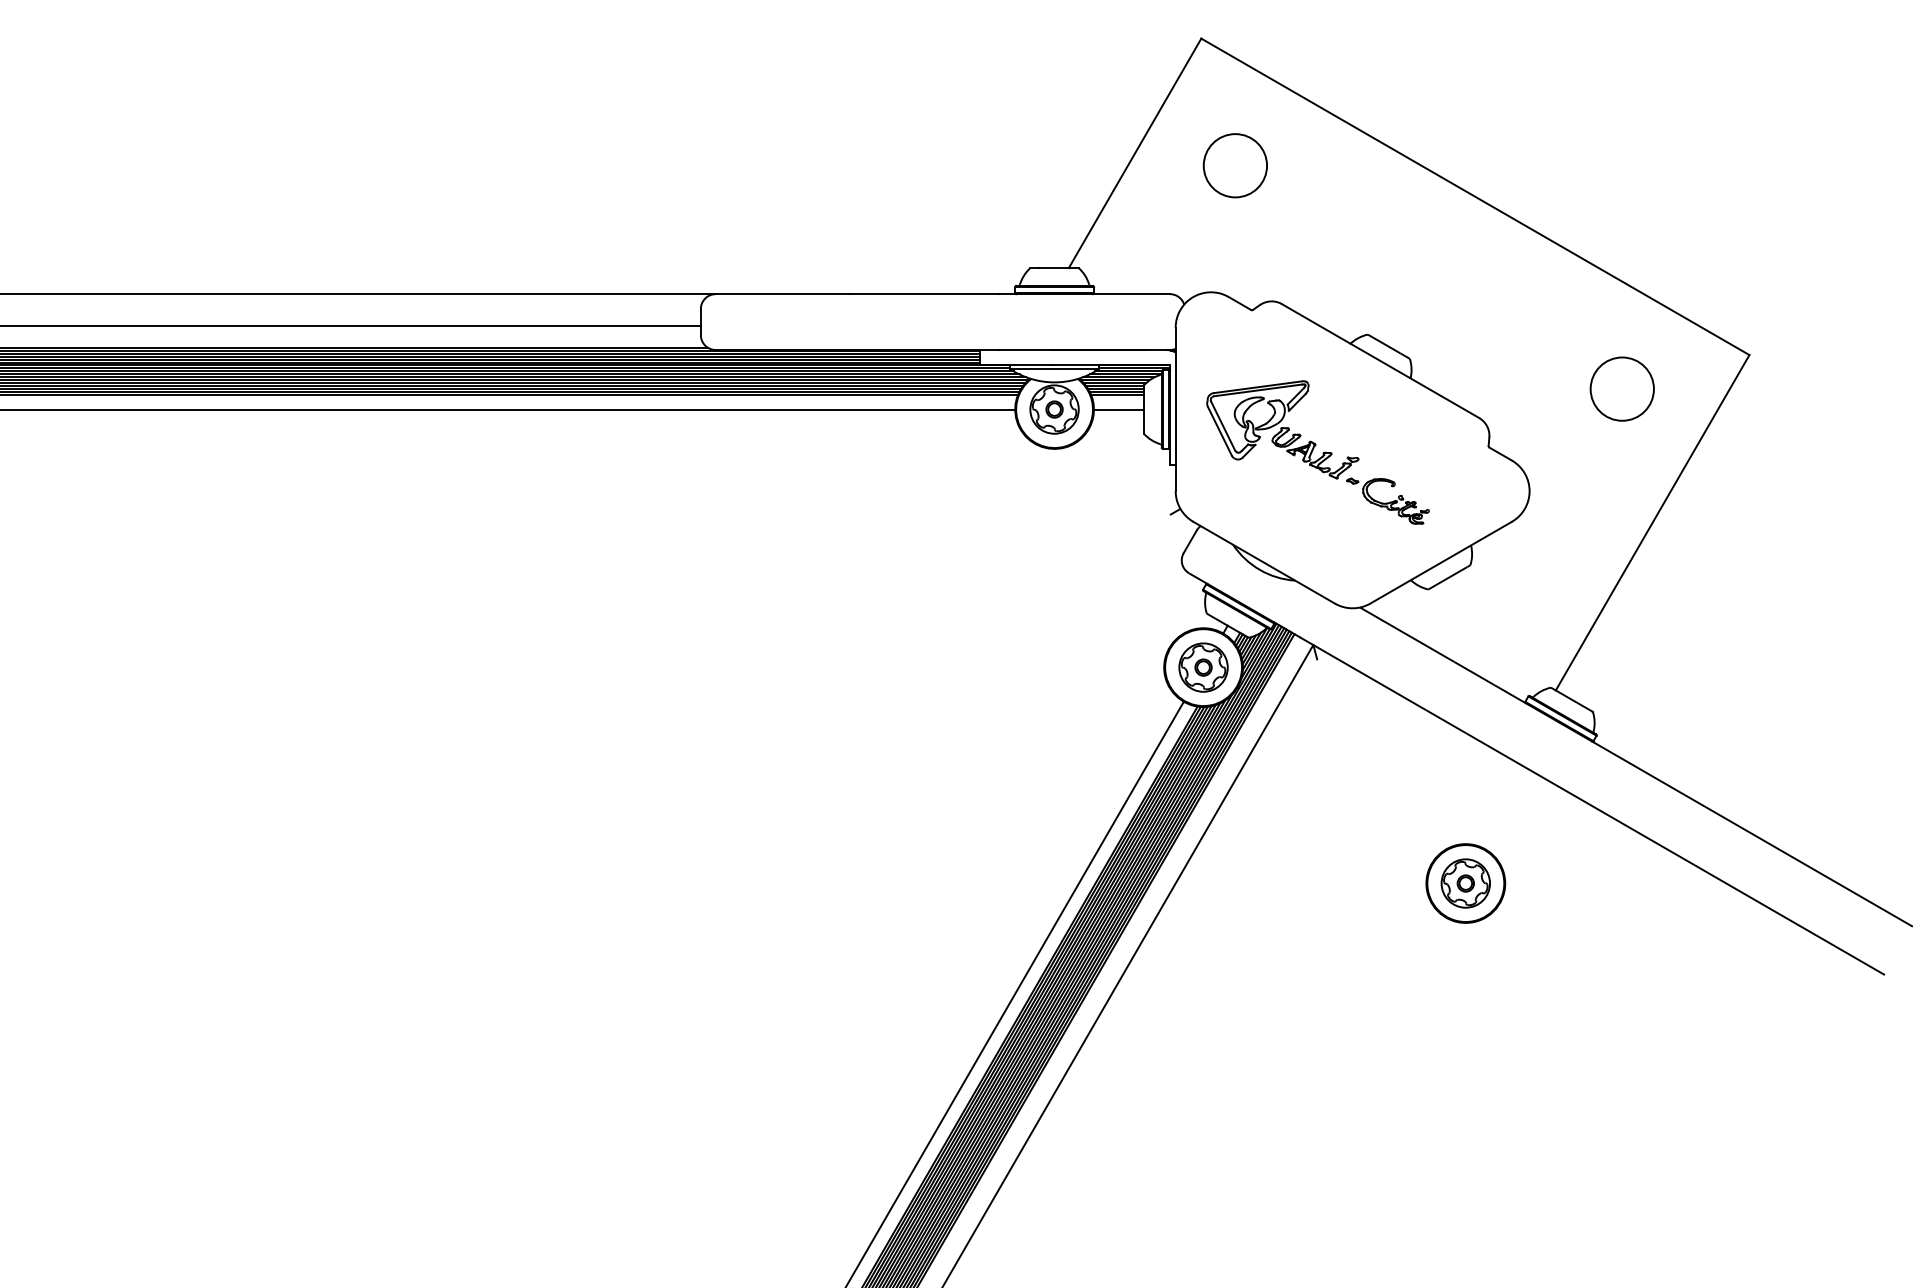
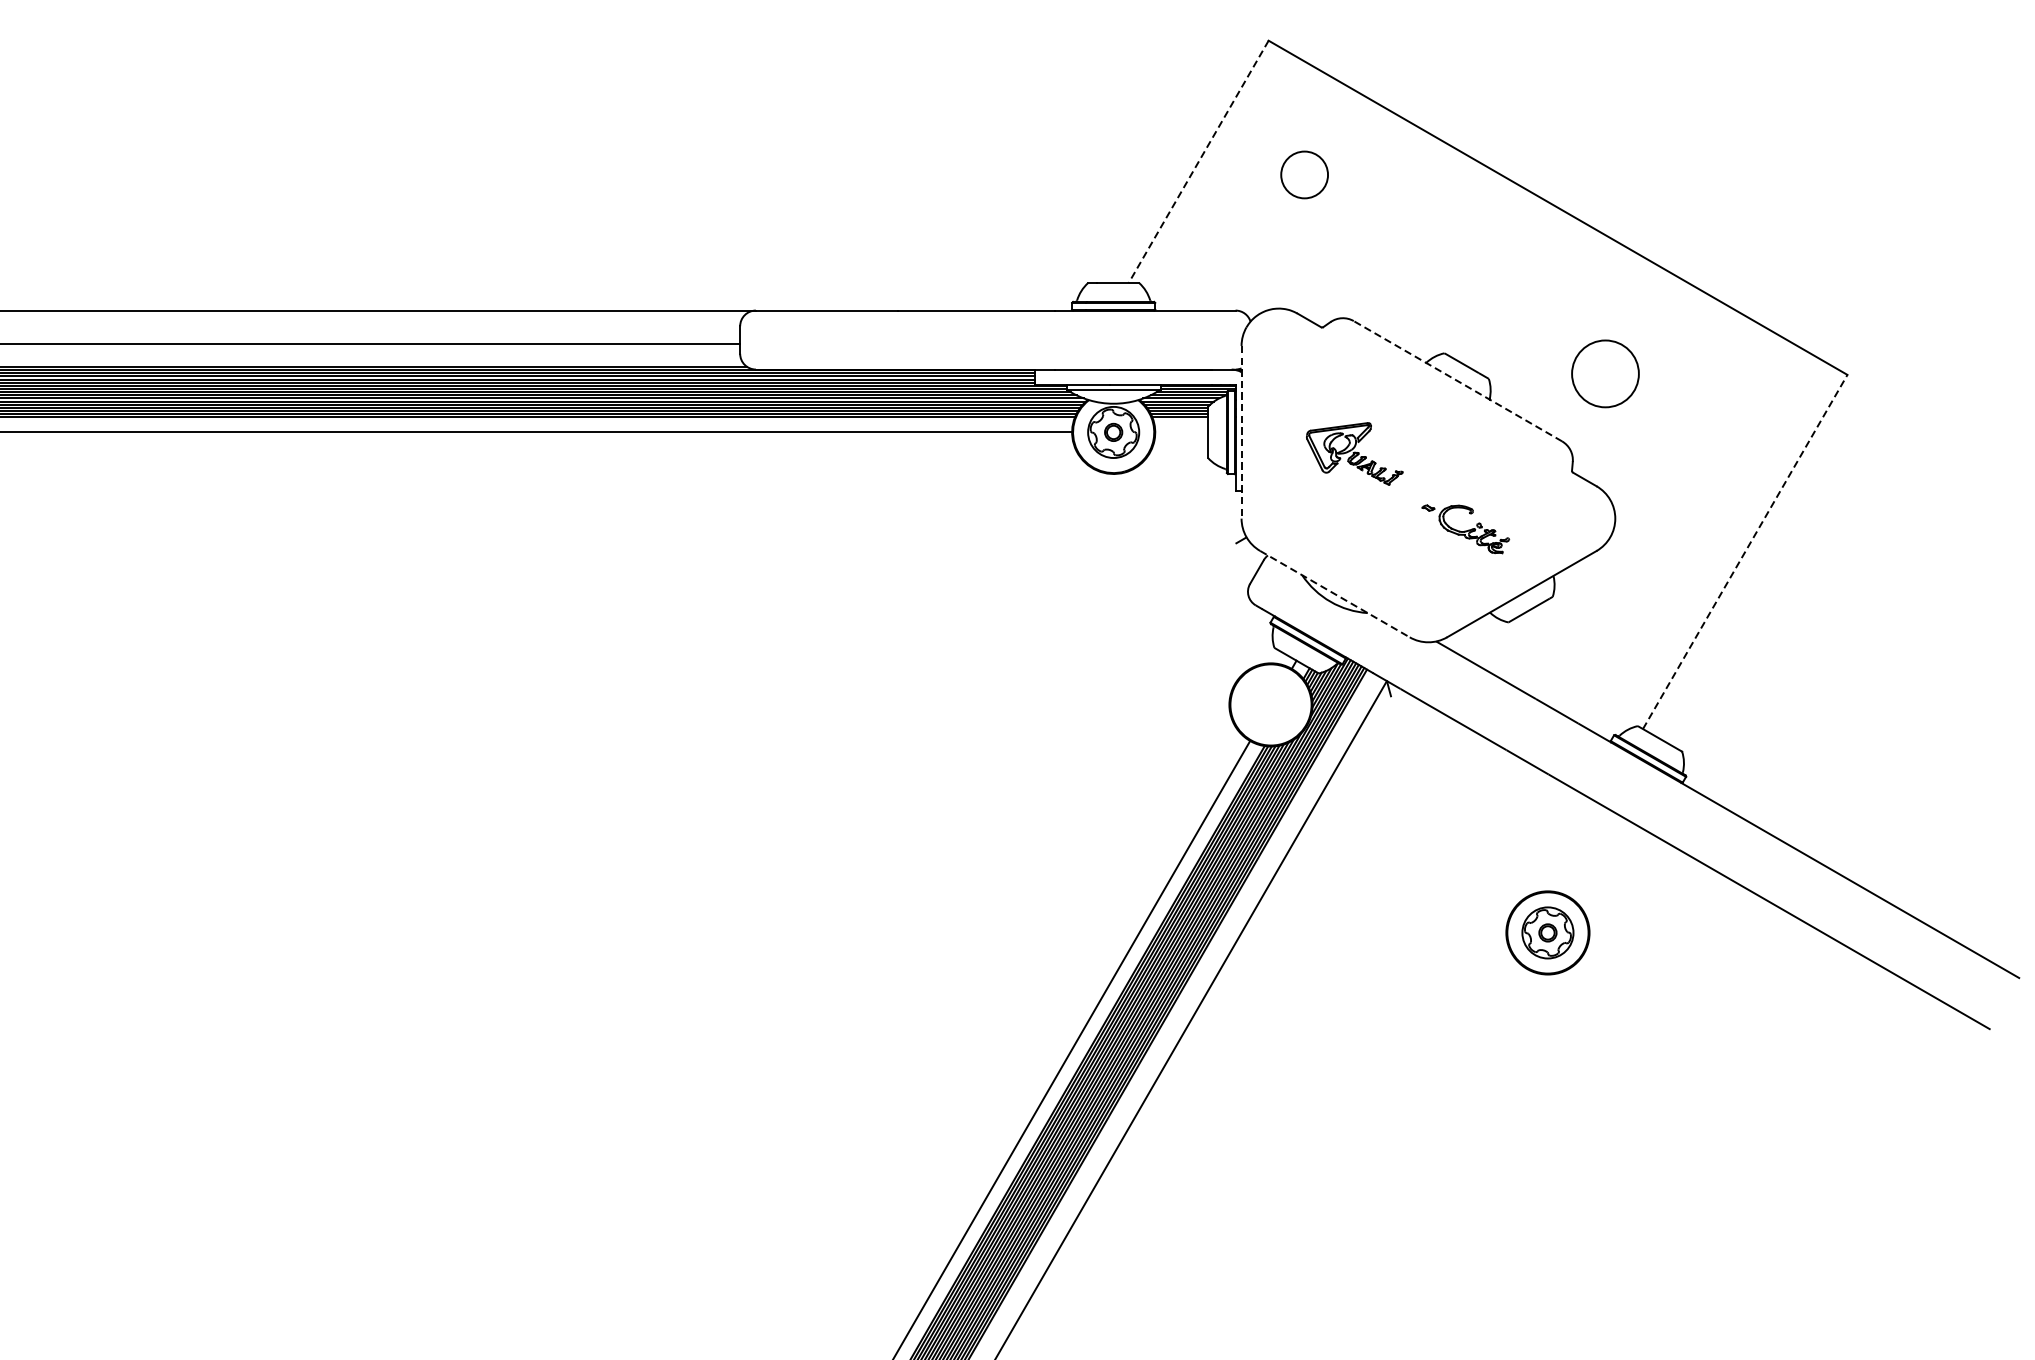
line: (1134, 153) -> (1198, 162), solid -> dashed
circle: (1235, 165) -> (1304, 174), size x0.7
line: (1380, 361) -> (1457, 381), solid -> dashed
circle: (1621, 388) -> (1604, 373), moved
line: (1118, 409) -> (1181, 432), removed
line: (1175, 409) -> (1241, 432), solid -> dashed
part: (1282, 429) -> (1354, 453), size x0.6
line: (1652, 522) -> (1745, 551), solid -> dashed
line: (1264, 562) -> (1335, 593), solid -> dashed
part: (1203, 667) -> (1270, 704), removed

